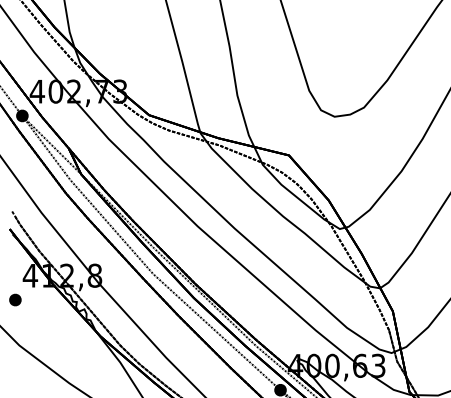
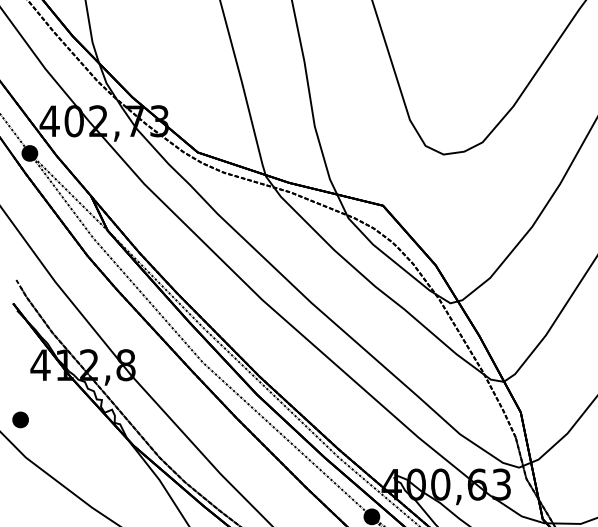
part: (15, 299) -> (20, 419), moved

